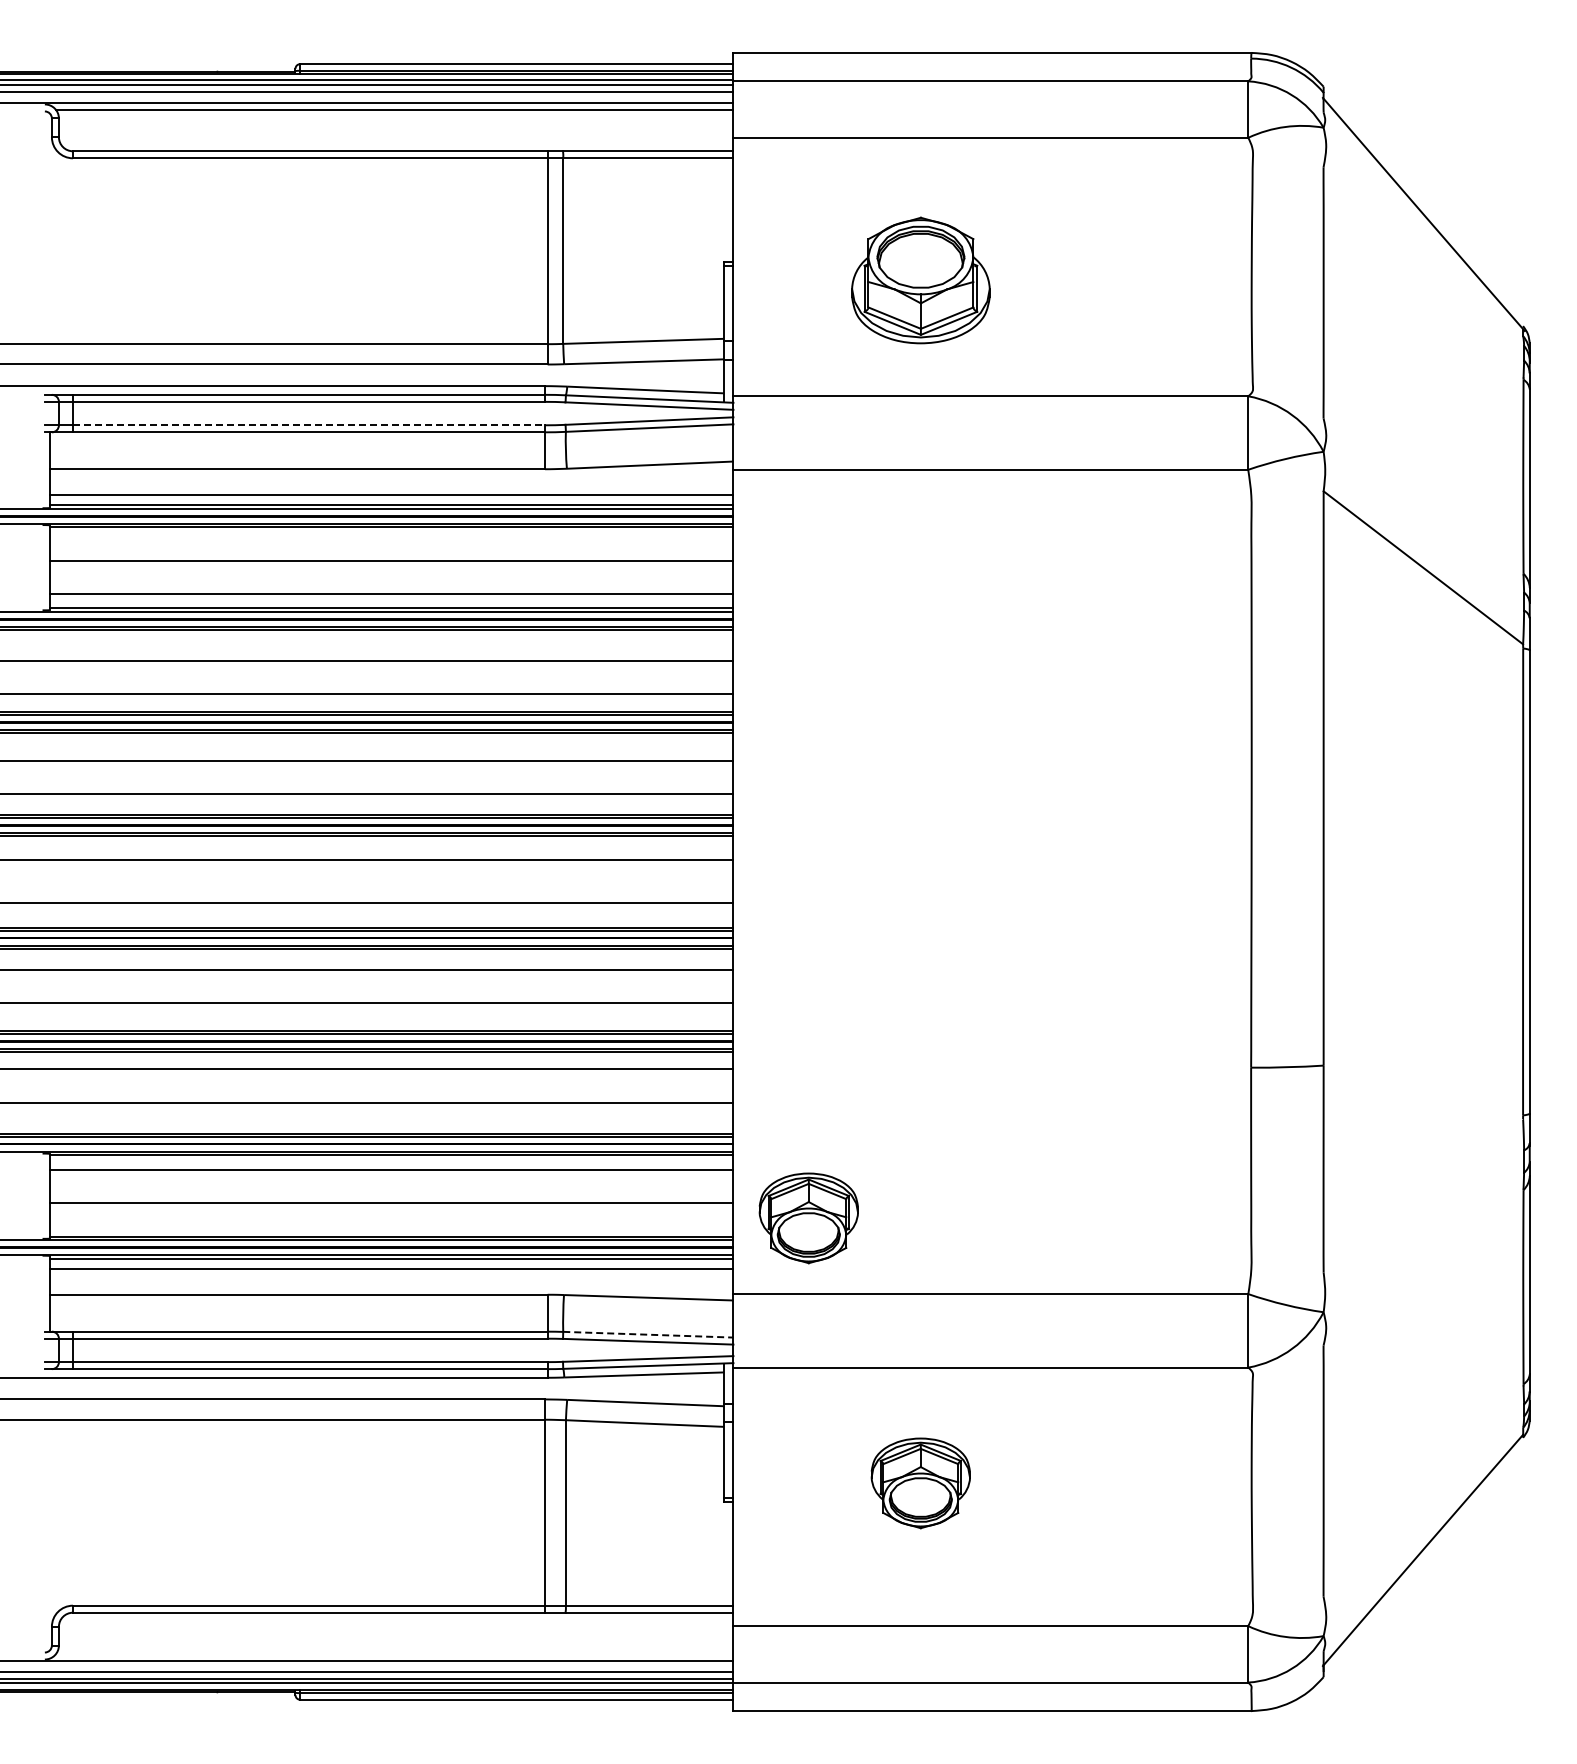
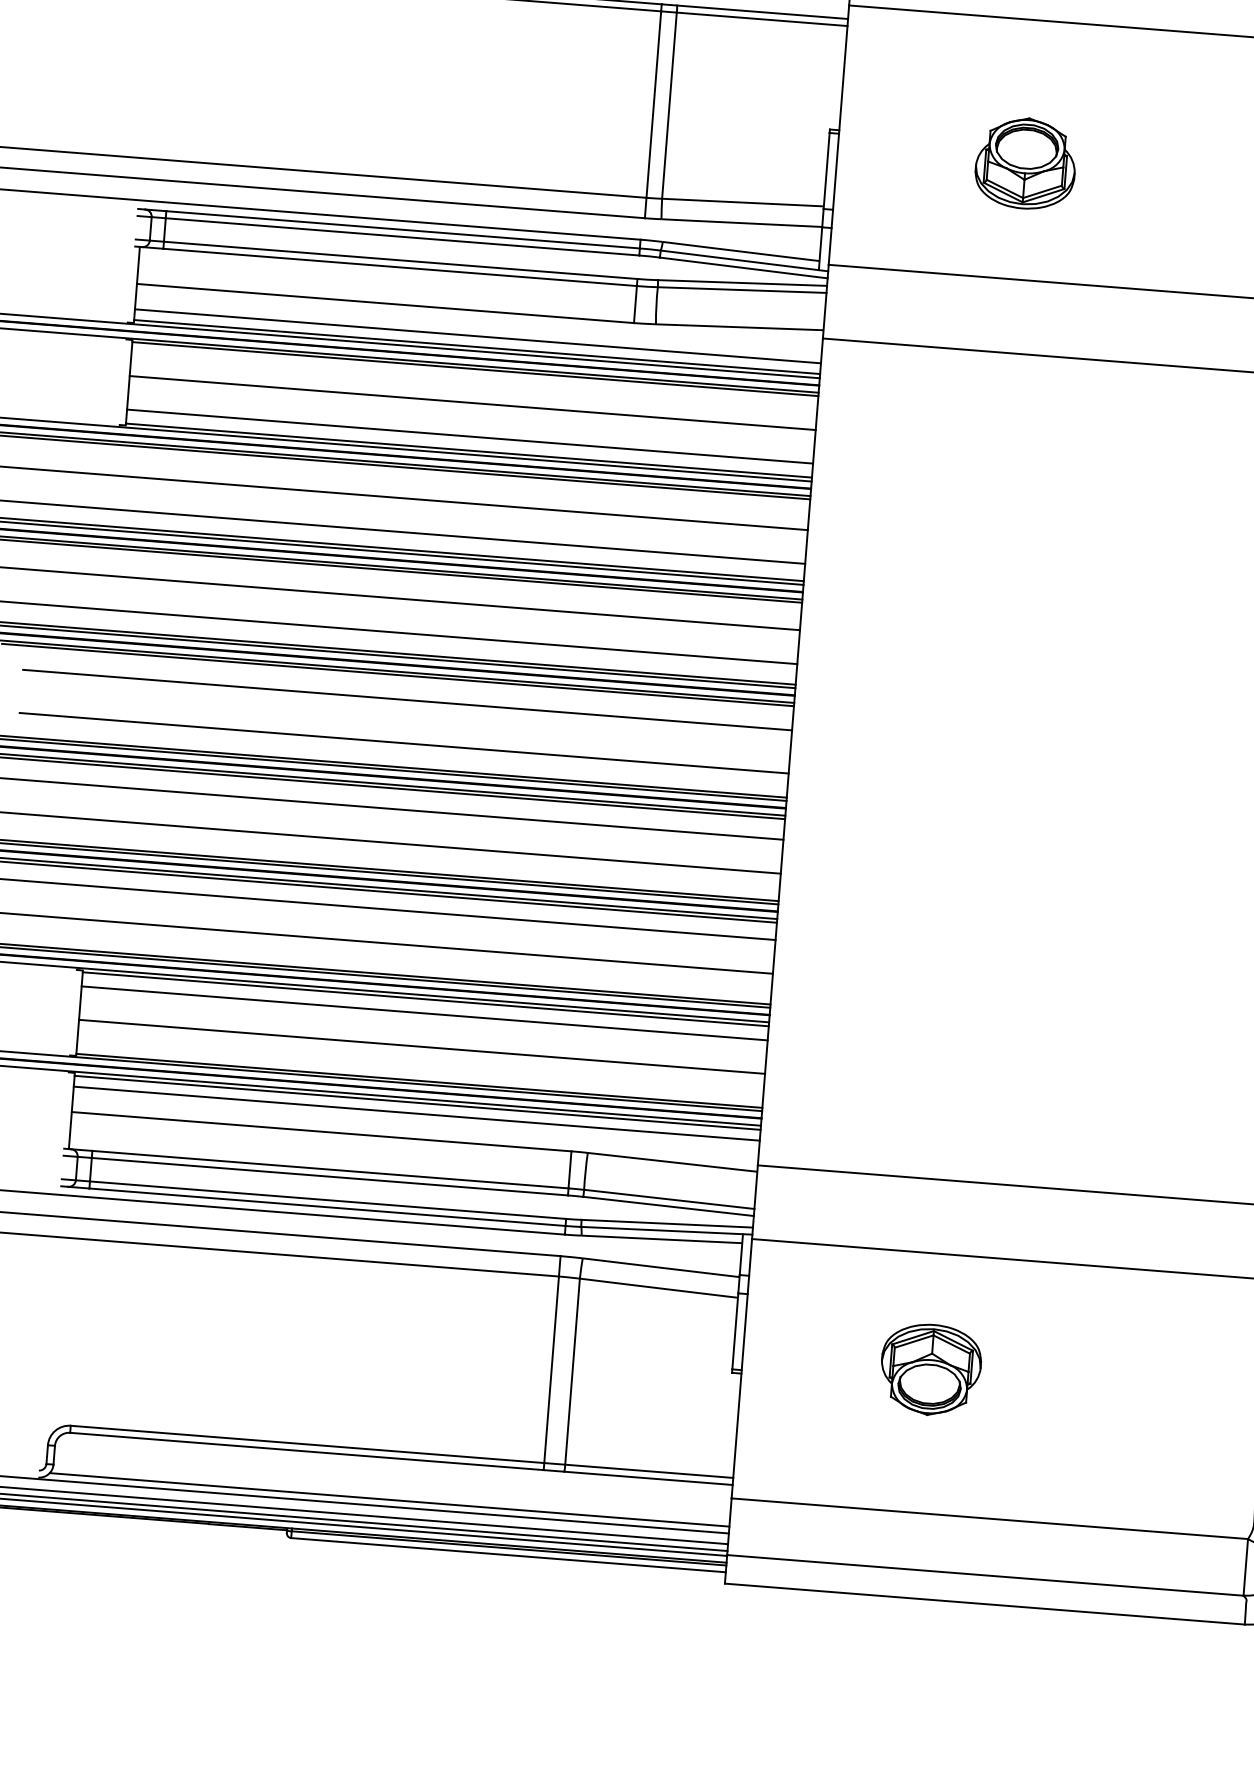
part: (920, 280) -> (1025, 163), size x0.71
line: (309, 425) -> (401, 260), dashed -> solid
part: (808, 1218) -> (839, 1095), removed
line: (648, 1334) -> (669, 1199), dashed -> solid
line: (394, 1654) -> (389, 1500), added

